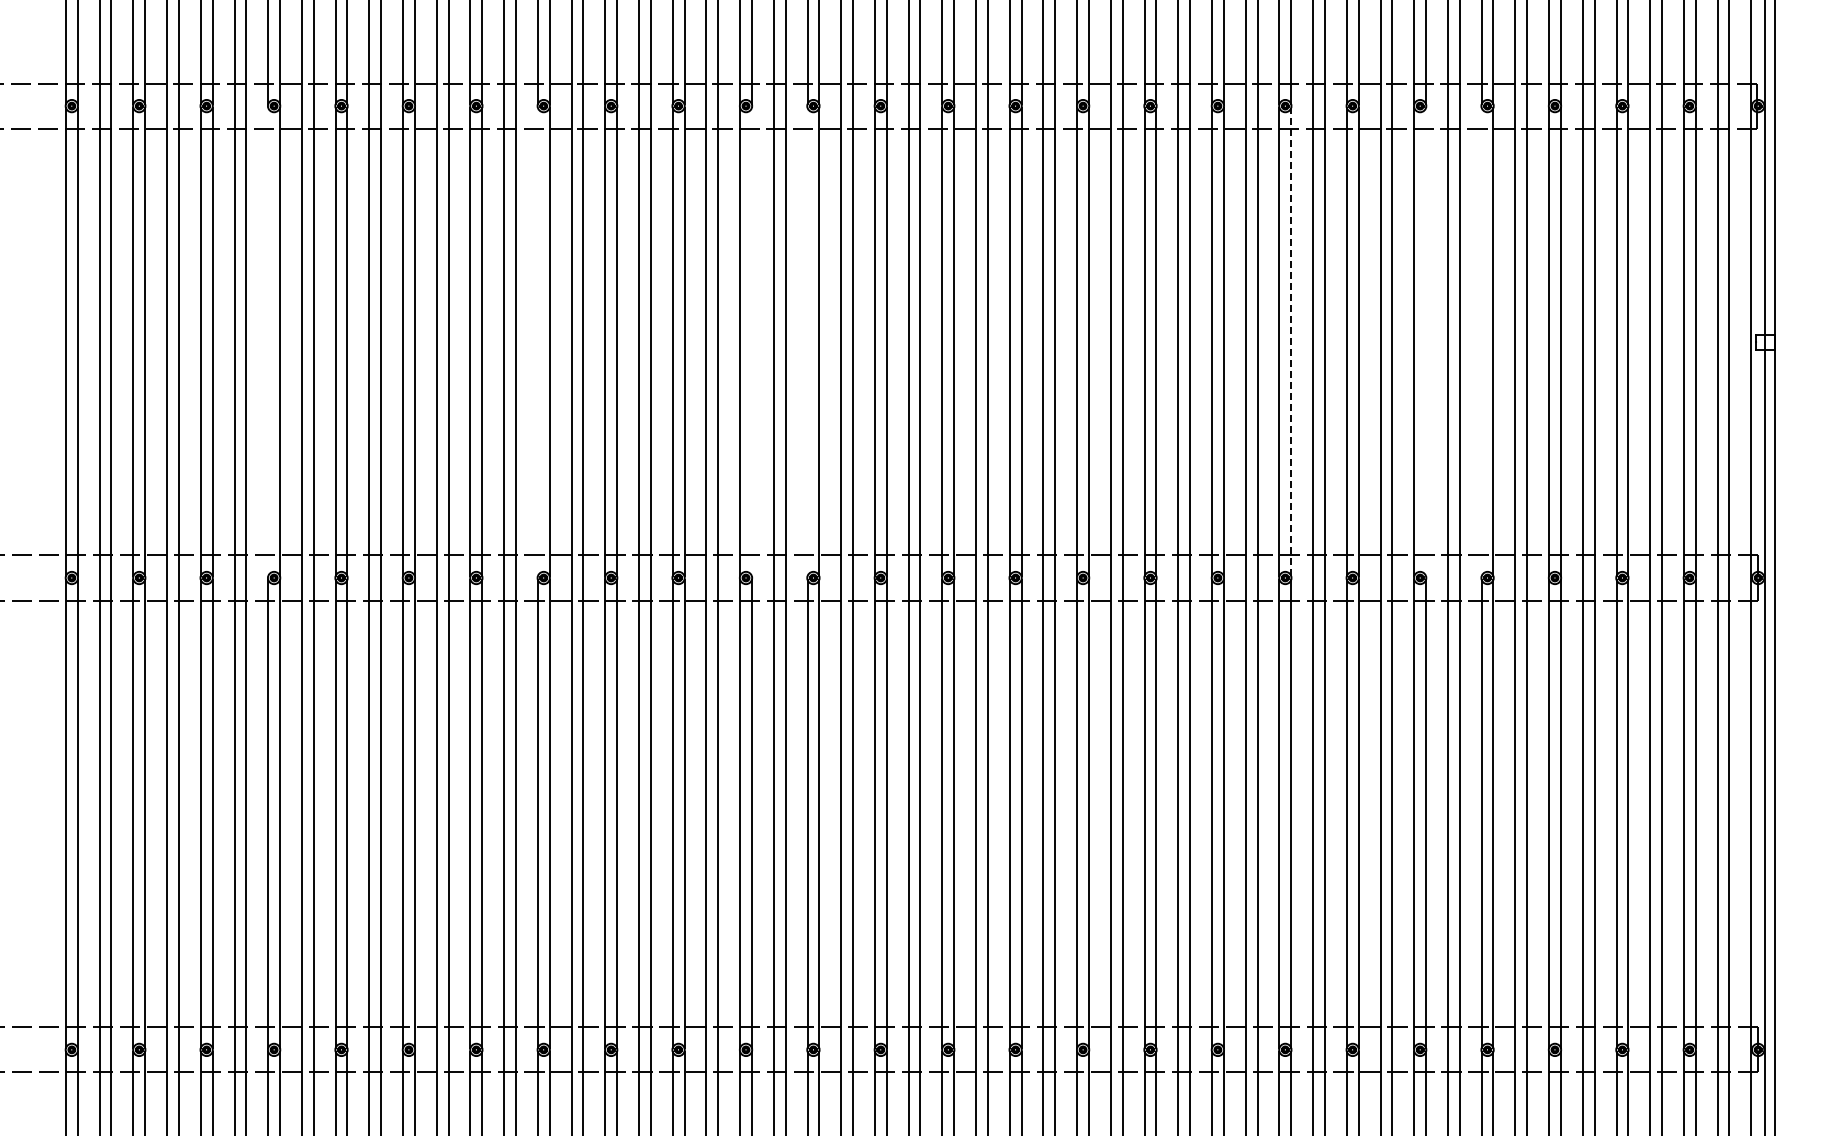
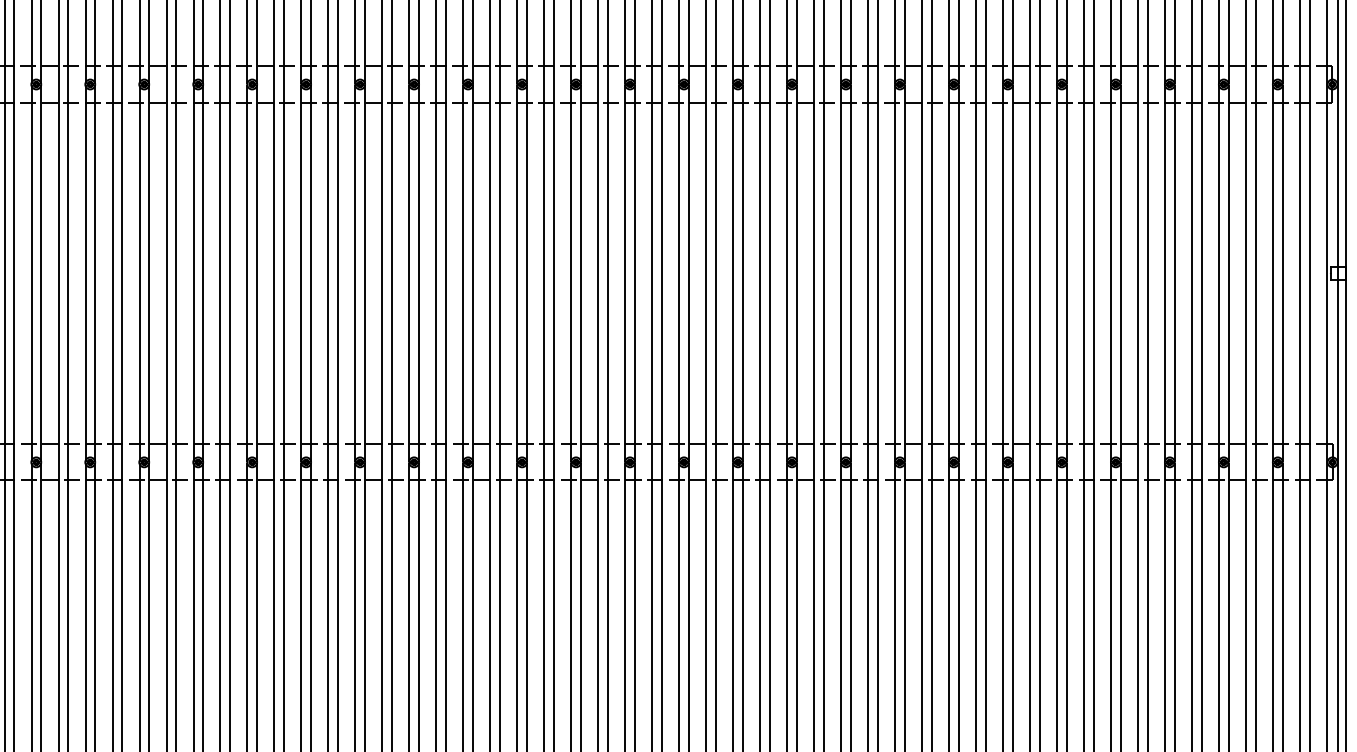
line: (268, 341) -> (139, 272), added
line: (537, 341) -> (355, 272), added
line: (751, 341) -> (526, 272), added
line: (807, 341) -> (571, 272), added
line: (1291, 341) -> (958, 272), dashed -> solid
line: (1426, 341) -> (1066, 272), added
line: (1481, 341) -> (1110, 272), added

